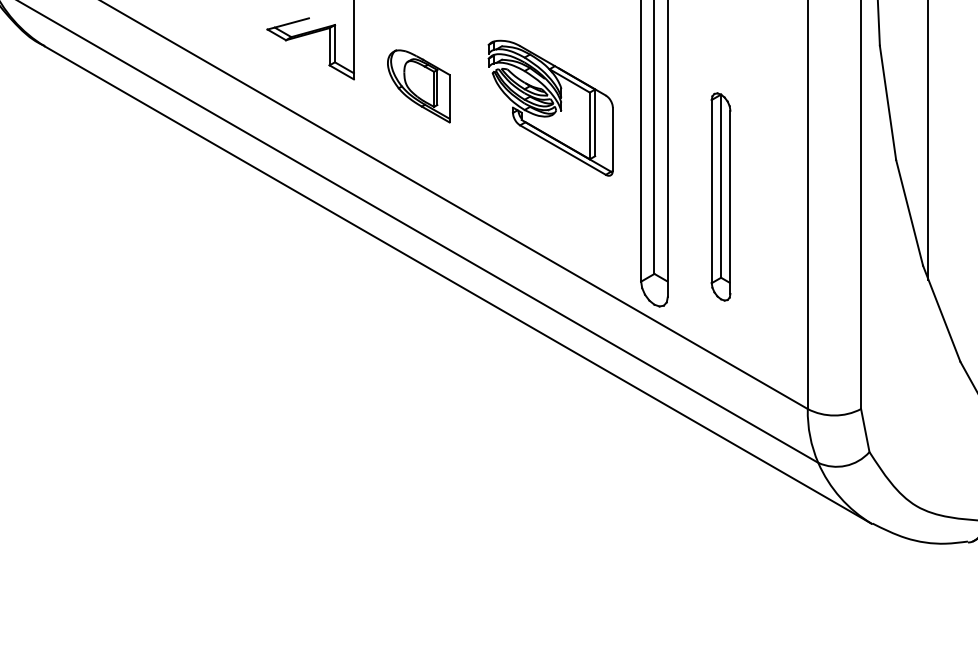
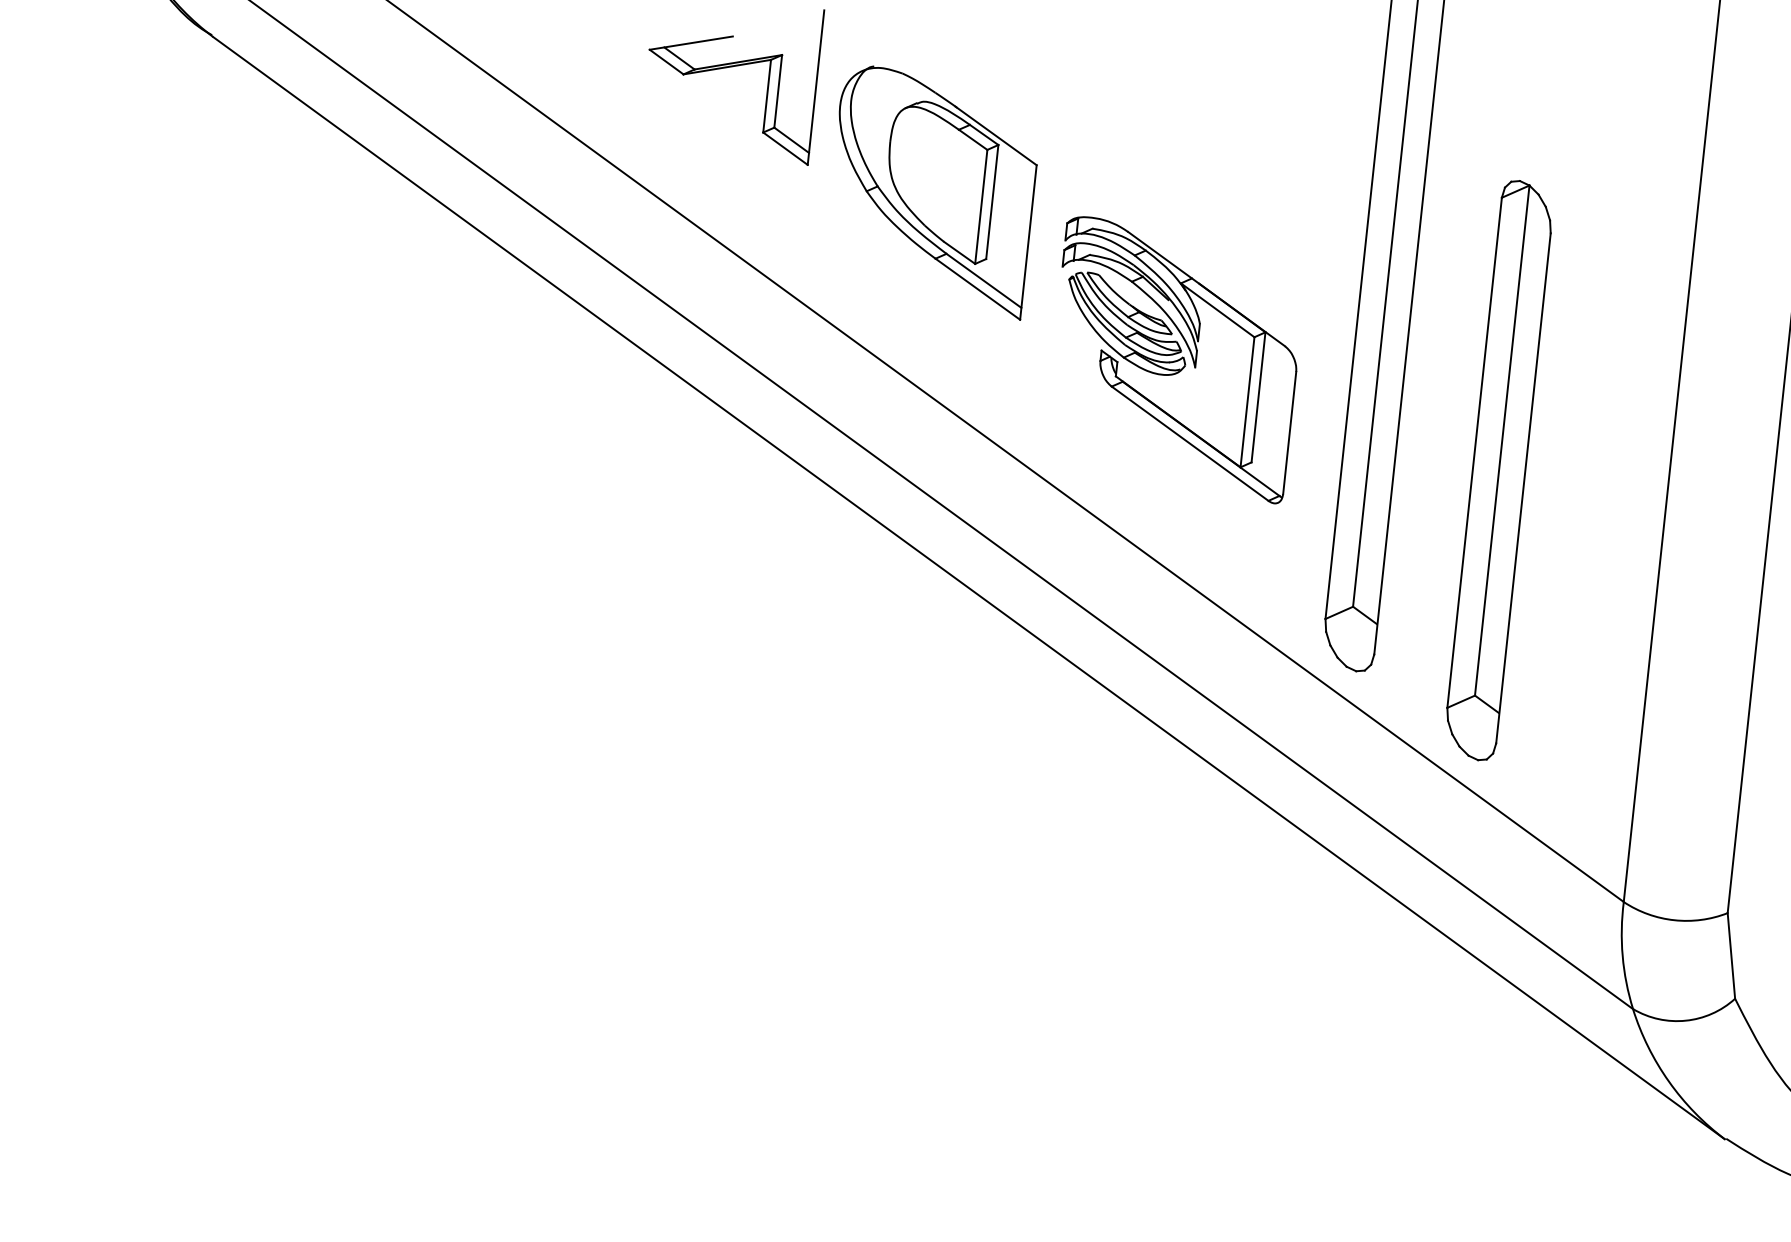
part: (418, 86) -> (932, 192), size x1.67
part: (550, 107) -> (1174, 358), moved
part: (720, 196) -> (1497, 469), size x1.43

